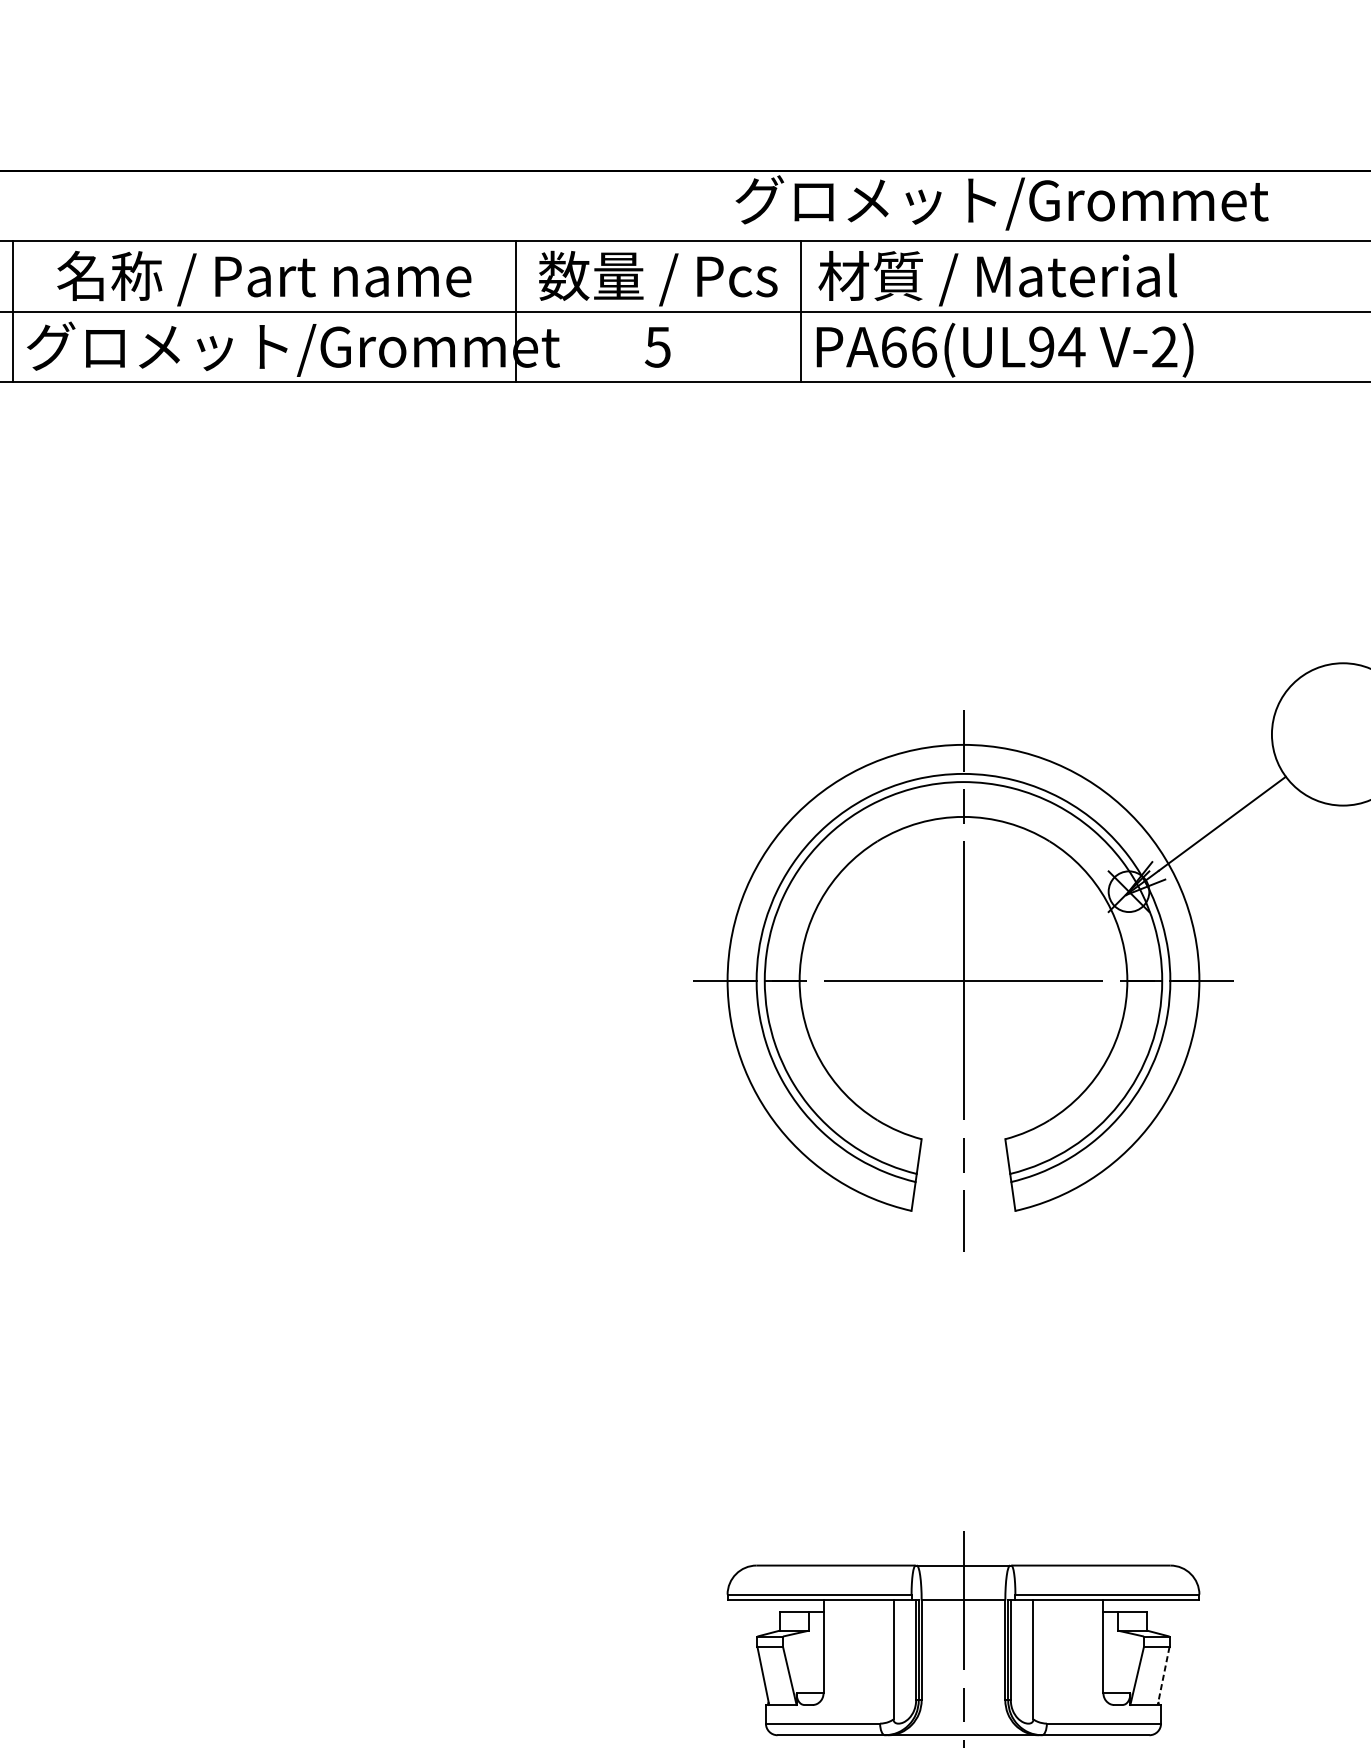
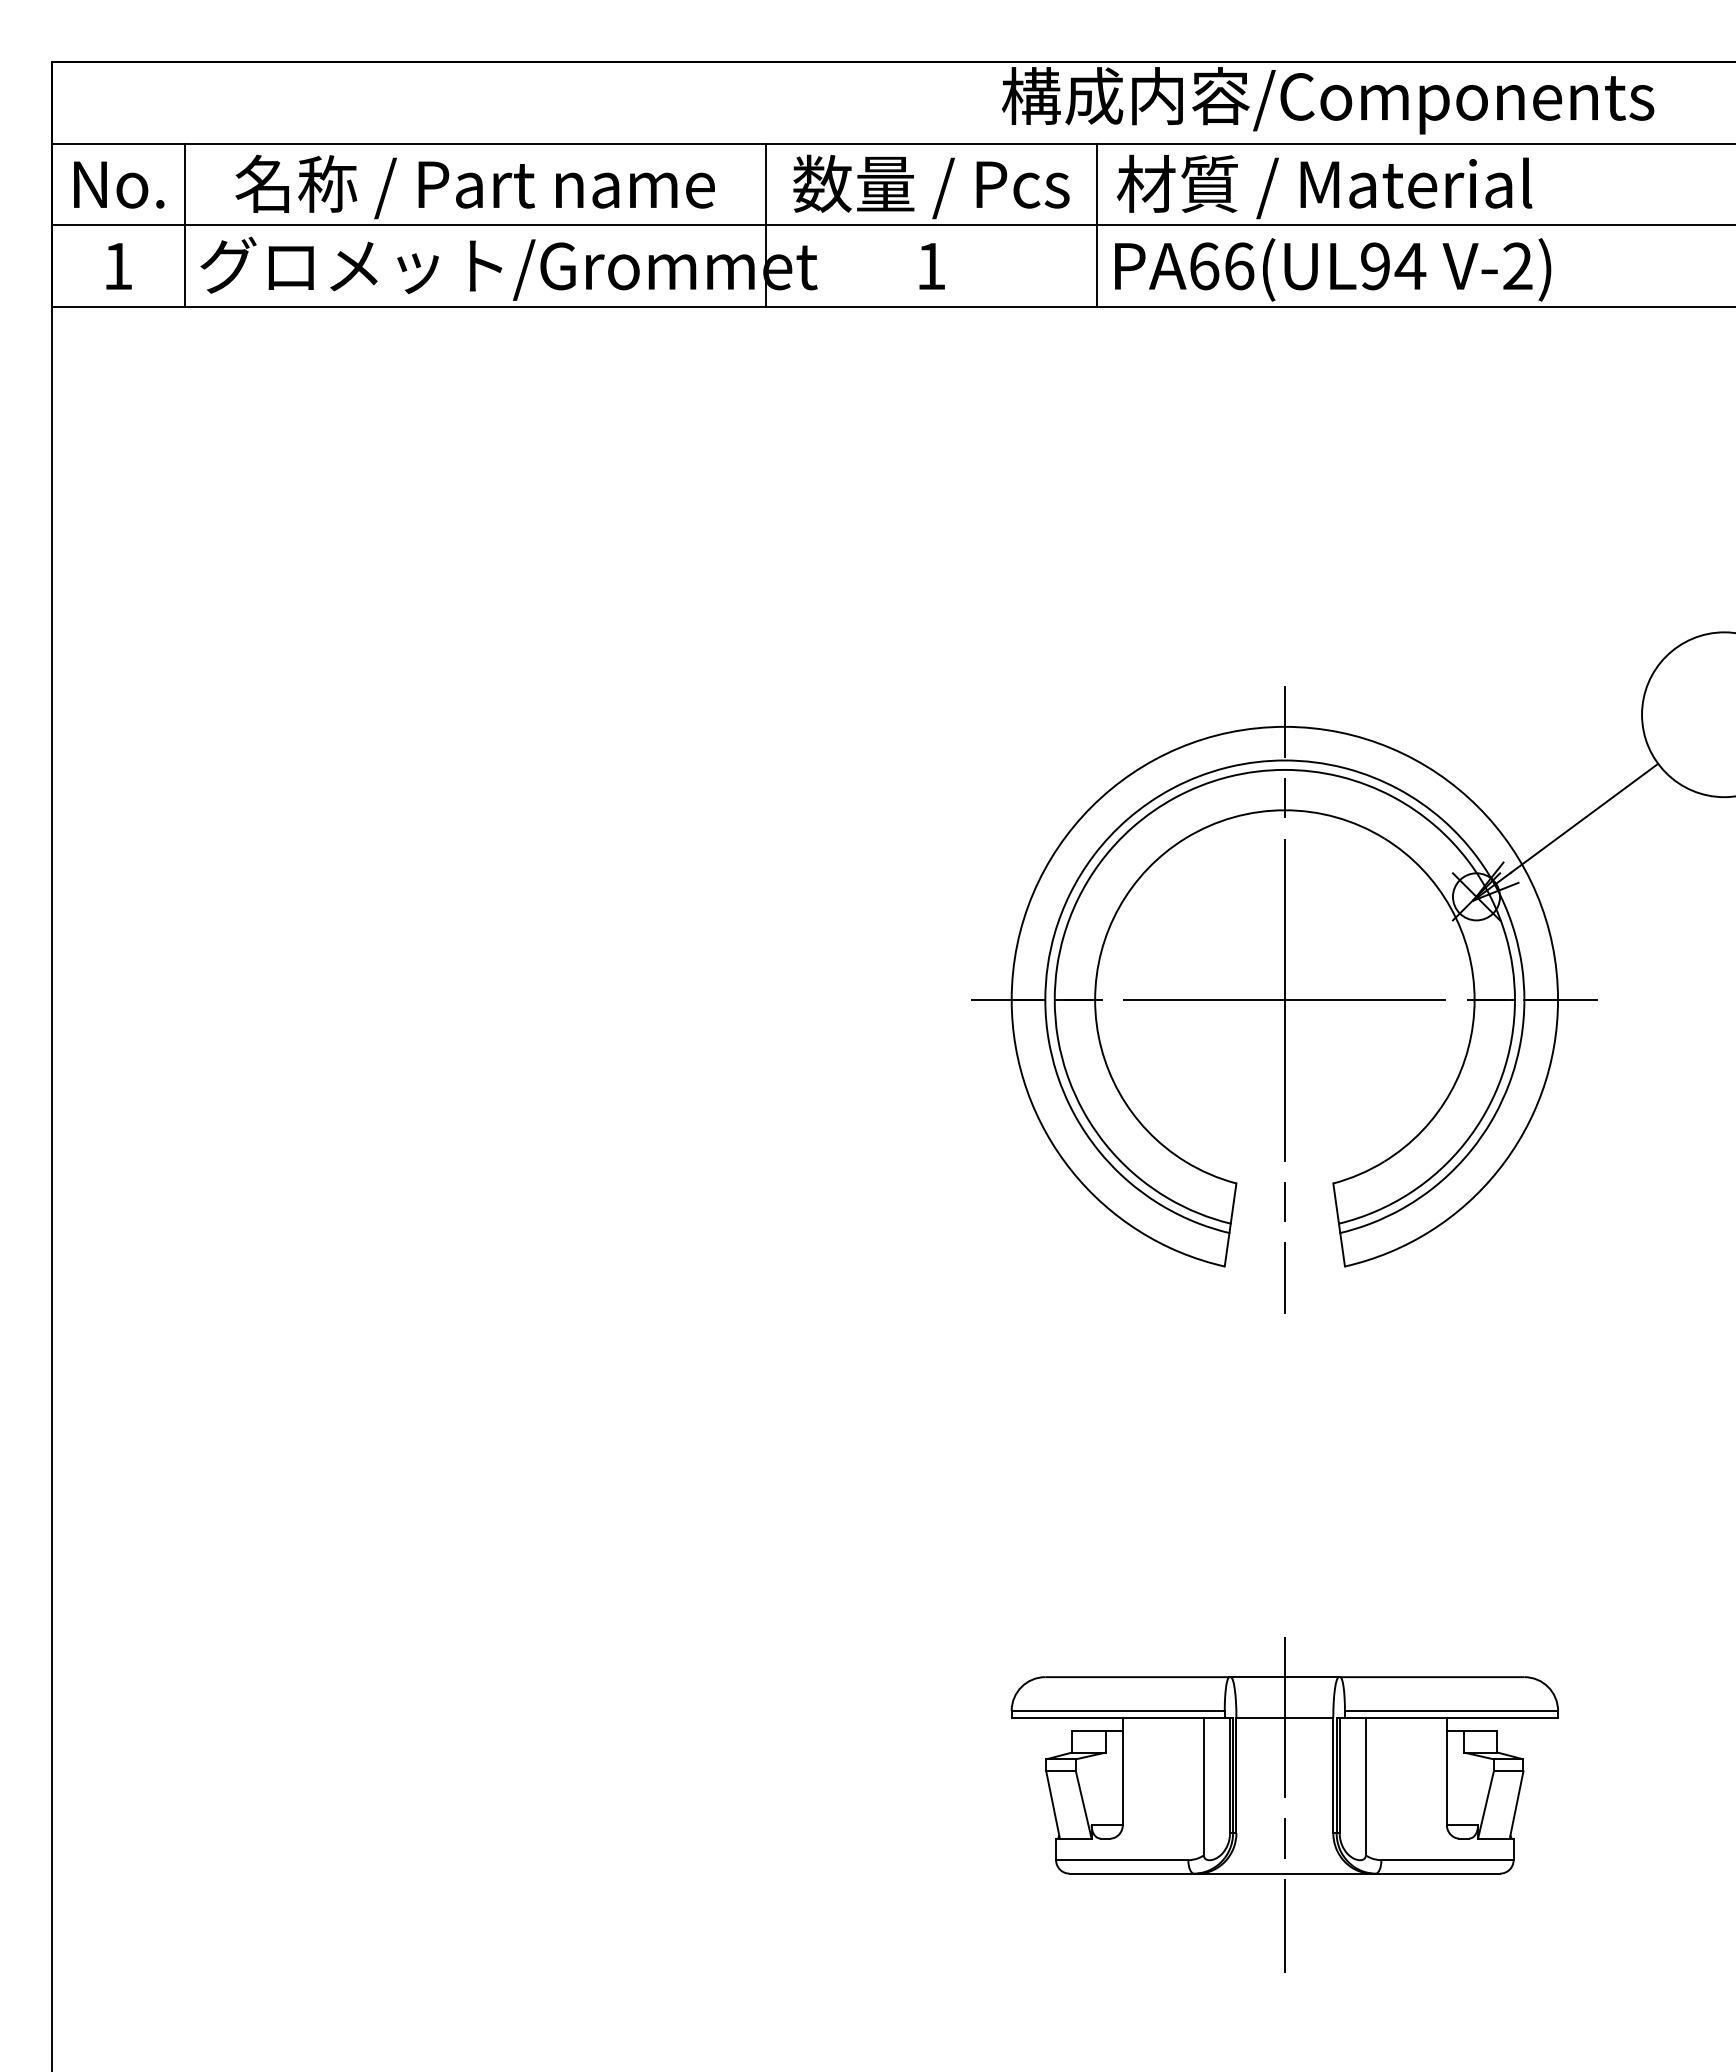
text: (1000, 203) -> (1327, 100), グロメット/Grommet -> 構成内容/Components
text: (657, 347) -> (930, 266), 5 -> 1
line: (1163, 1676) -> (1516, 1805), dashed -> solid

